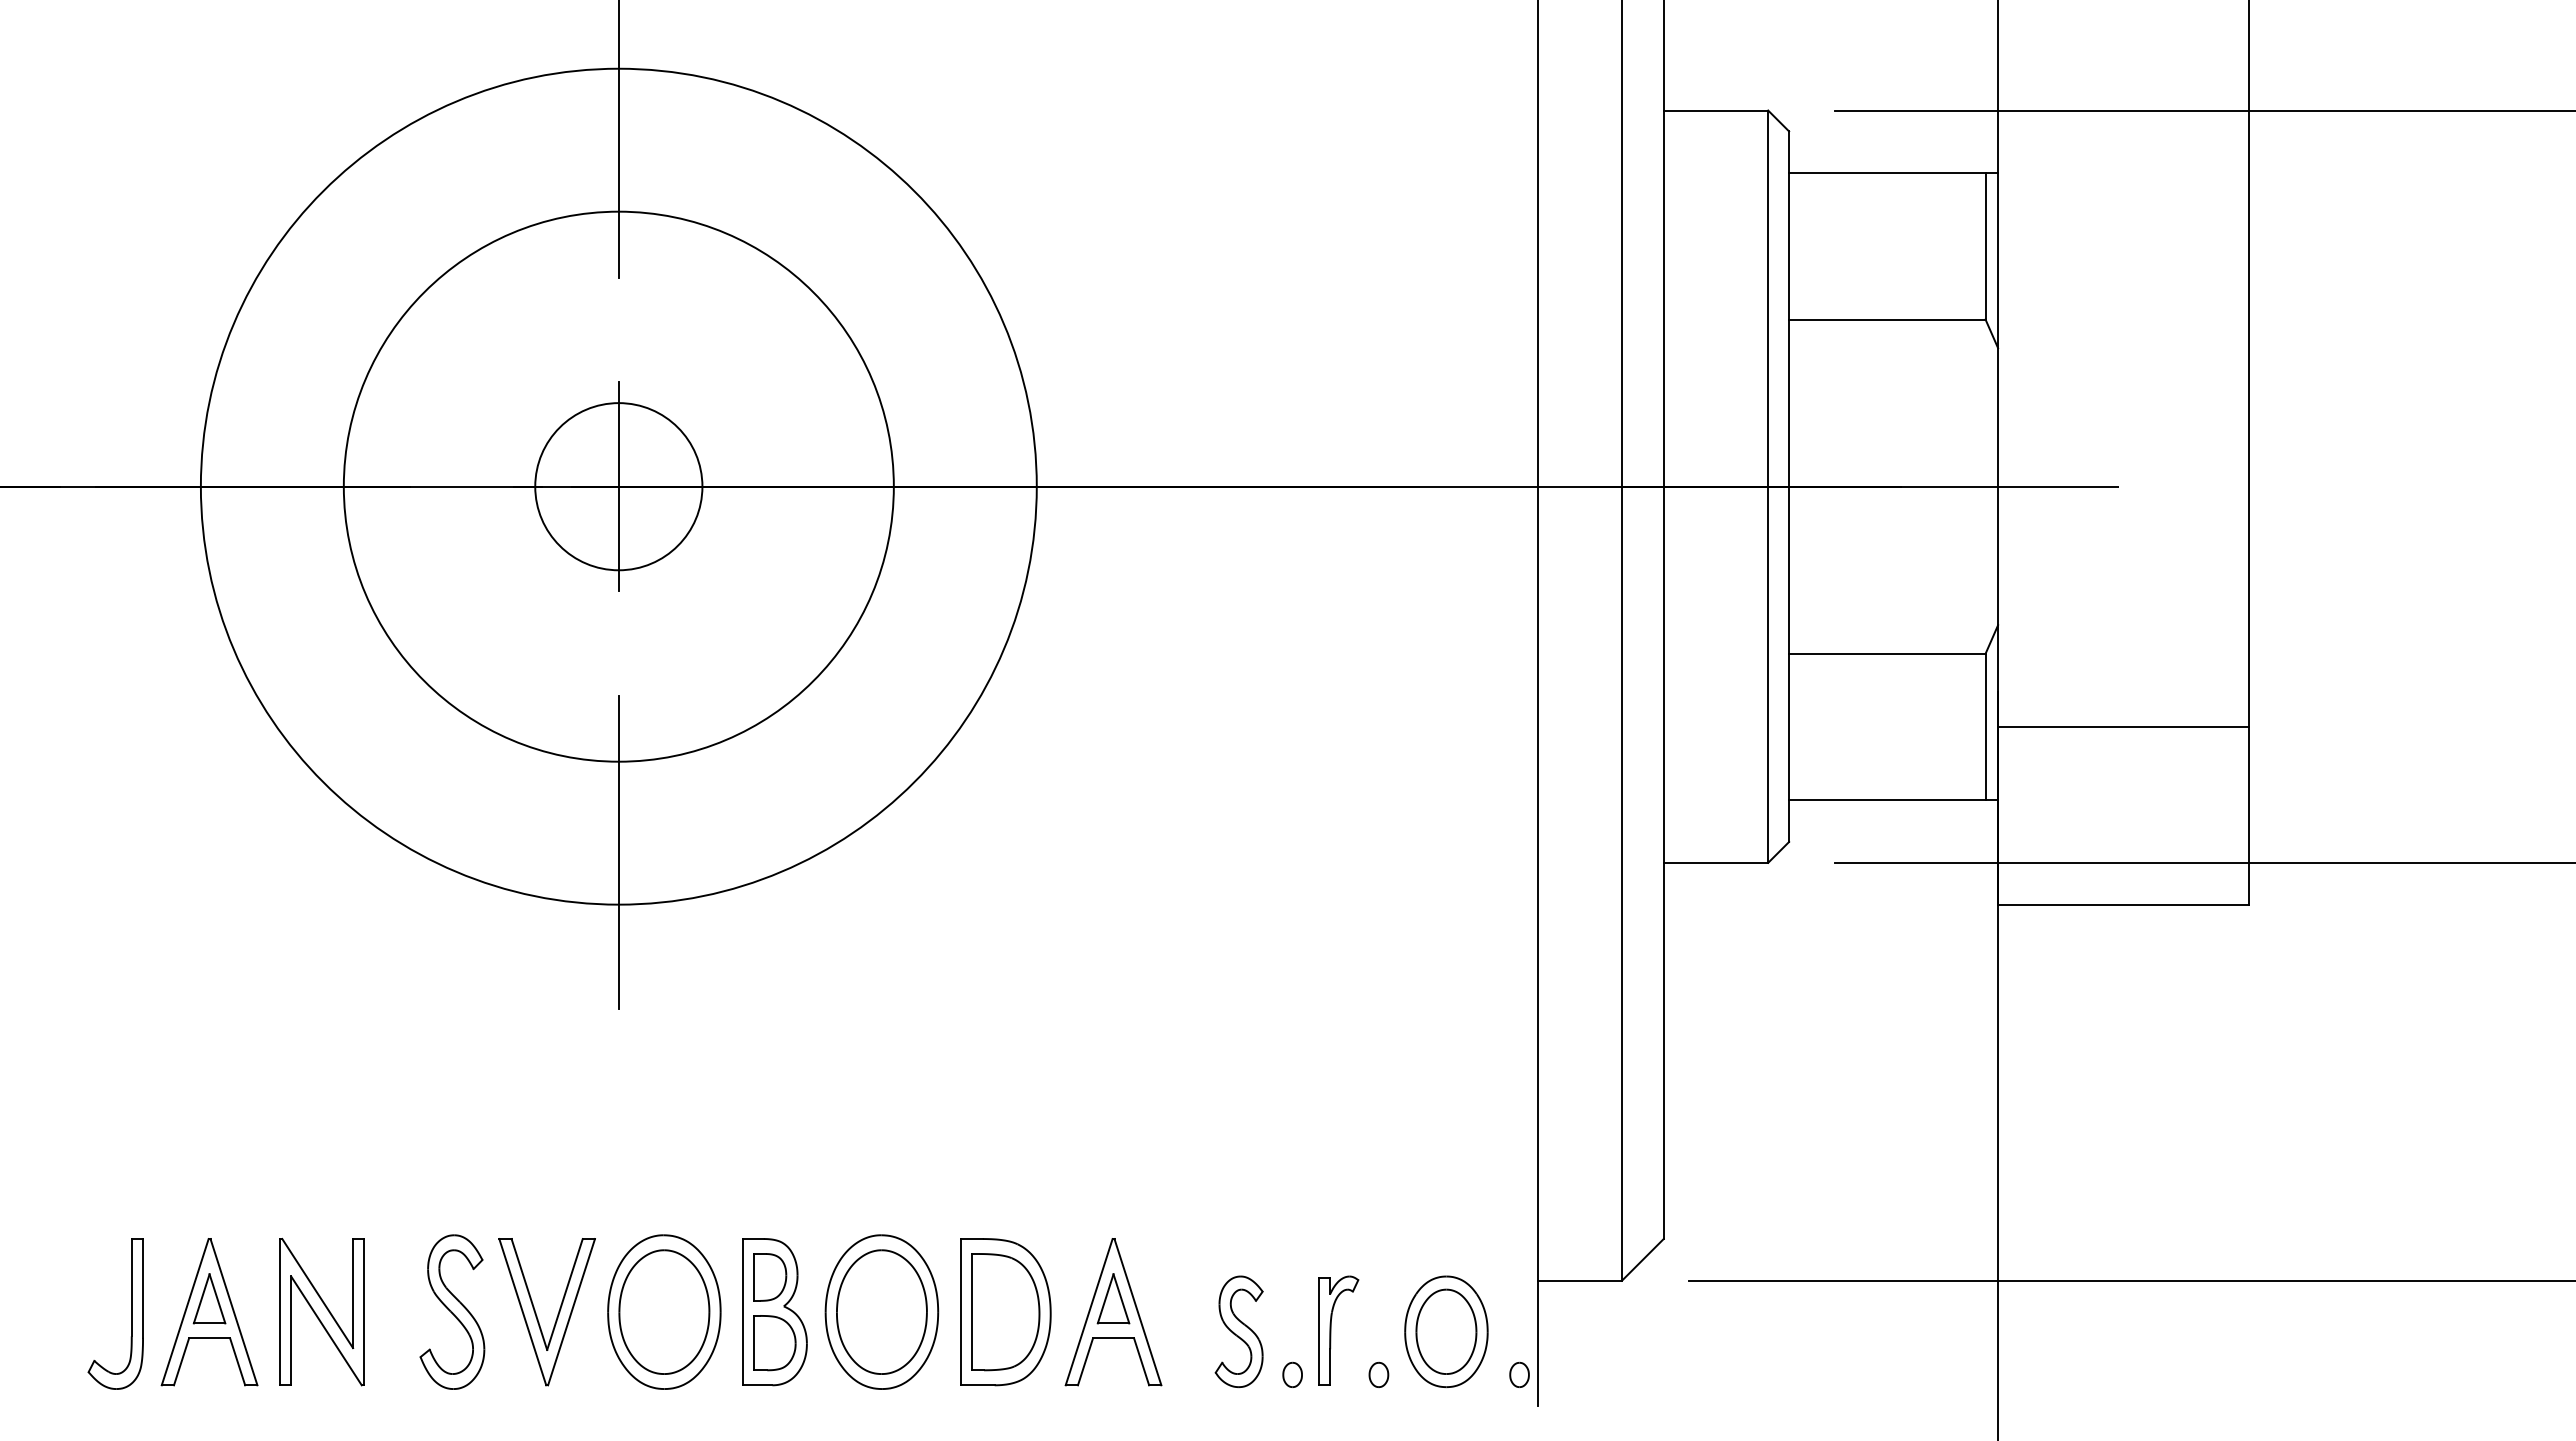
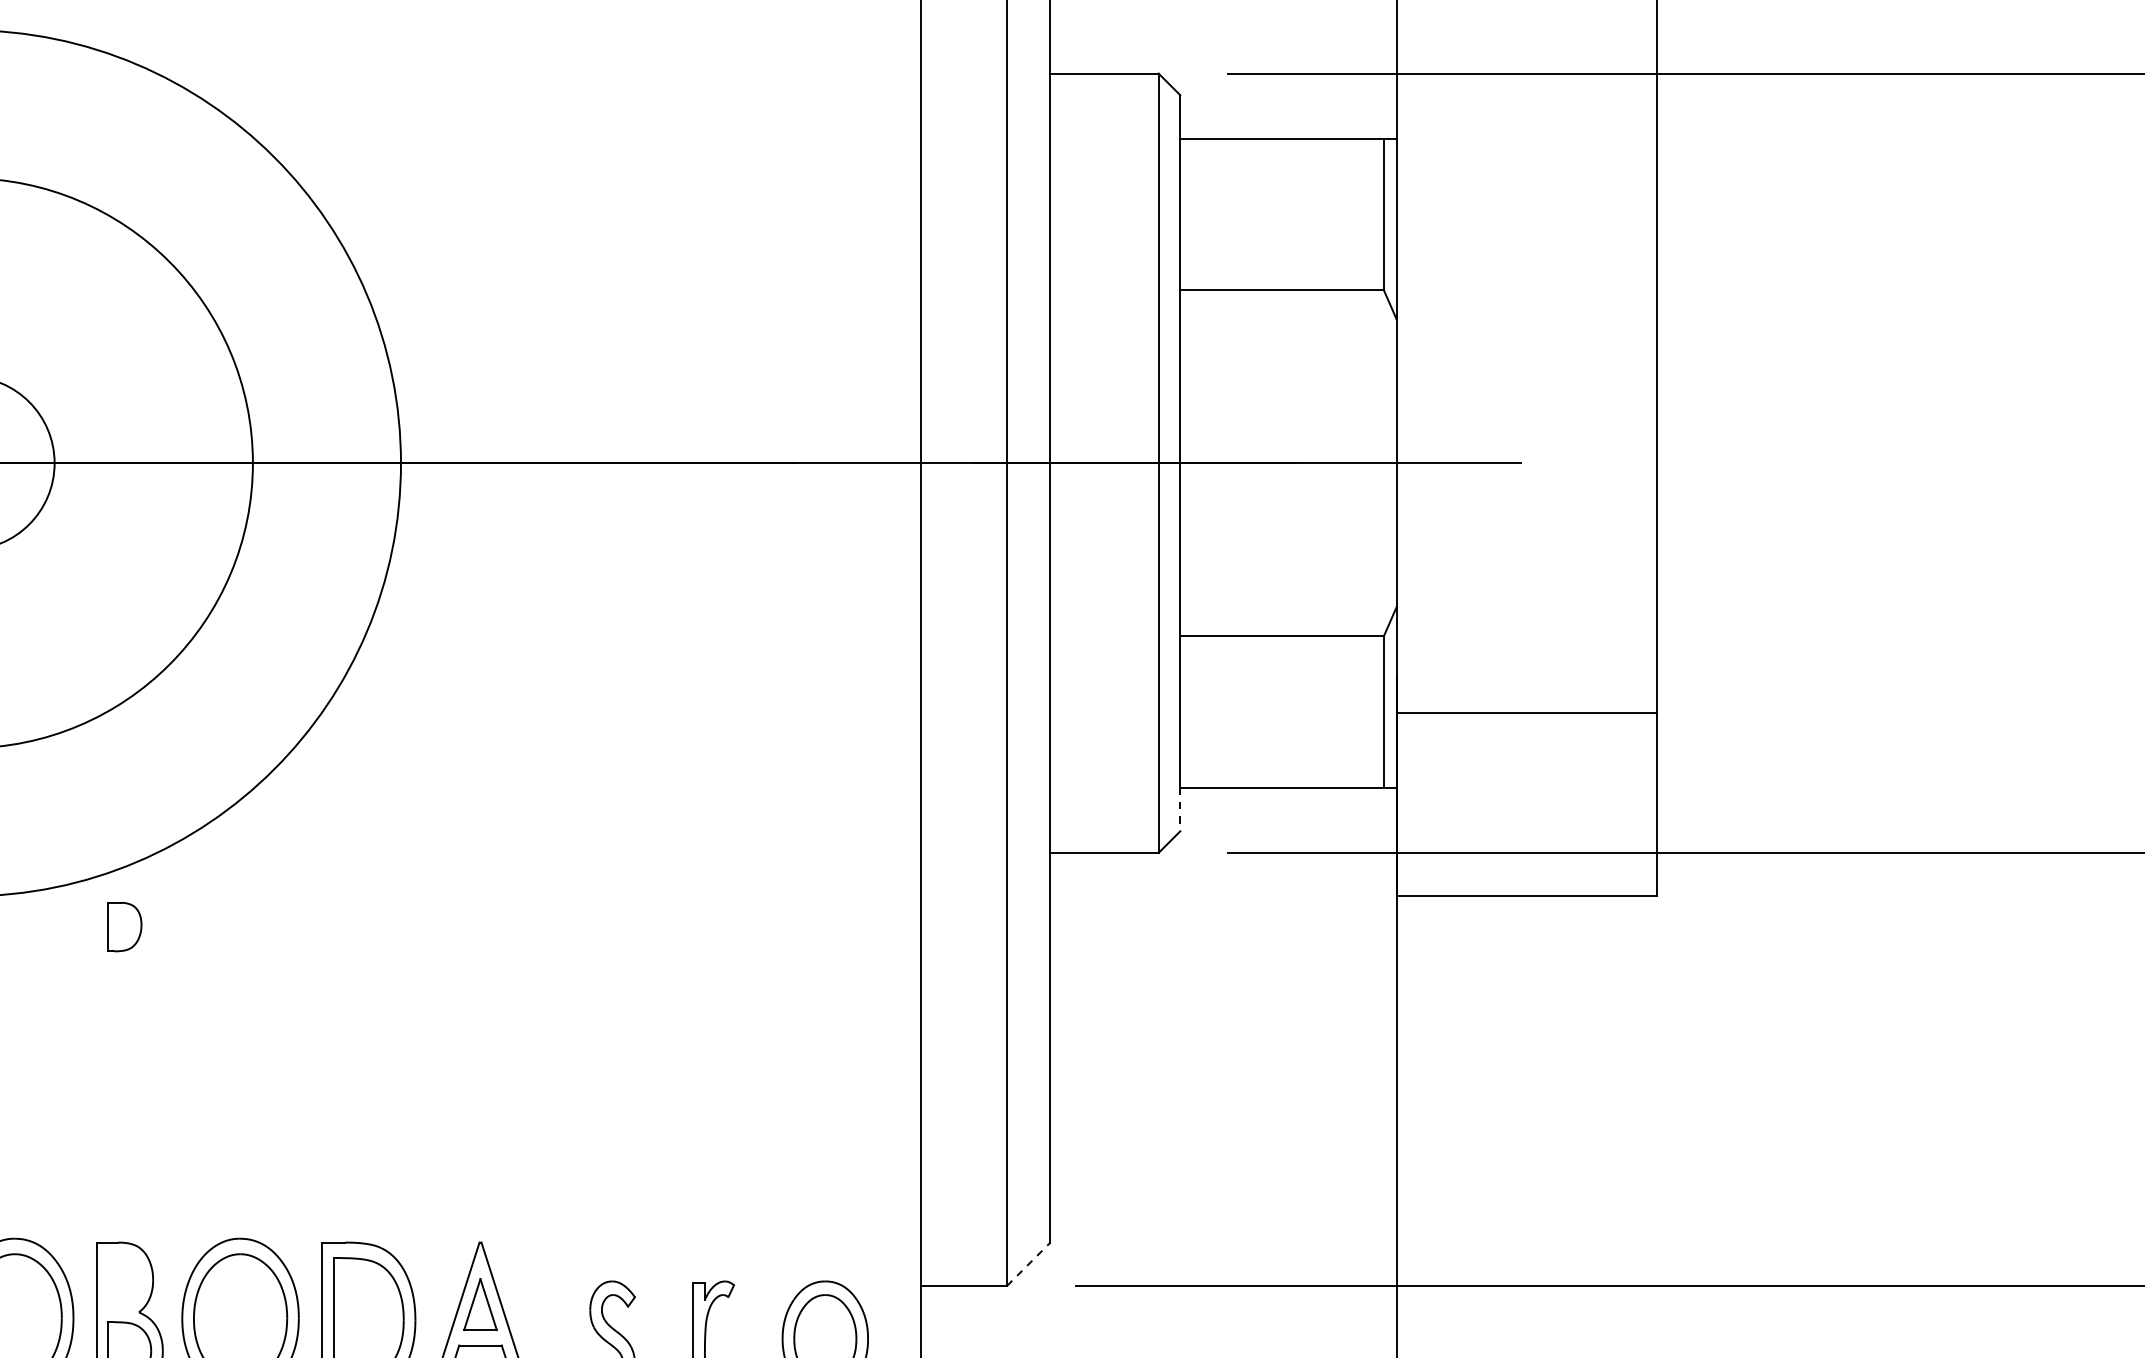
line: (1789, 821) -> (1180, 810), solid -> dashed
line: (1642, 1259) -> (1028, 1263), solid -> dashed
part: (770, 1277) -> (125, 927), moved

